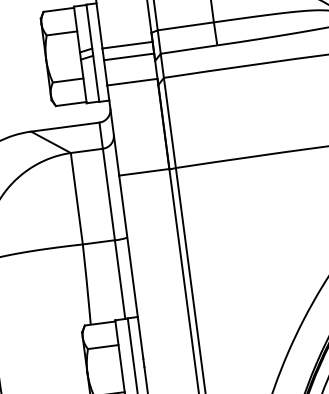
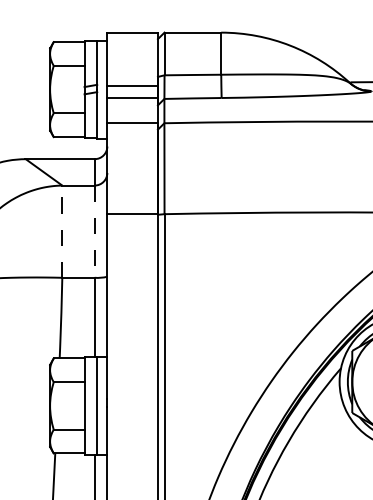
line: (108, 195) -> (94, 232), solid -> dashed
line: (76, 198) -> (62, 231), solid -> dashed

